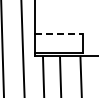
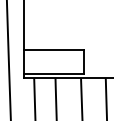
line: (58, 34) -> (53, 50), dashed -> solid

